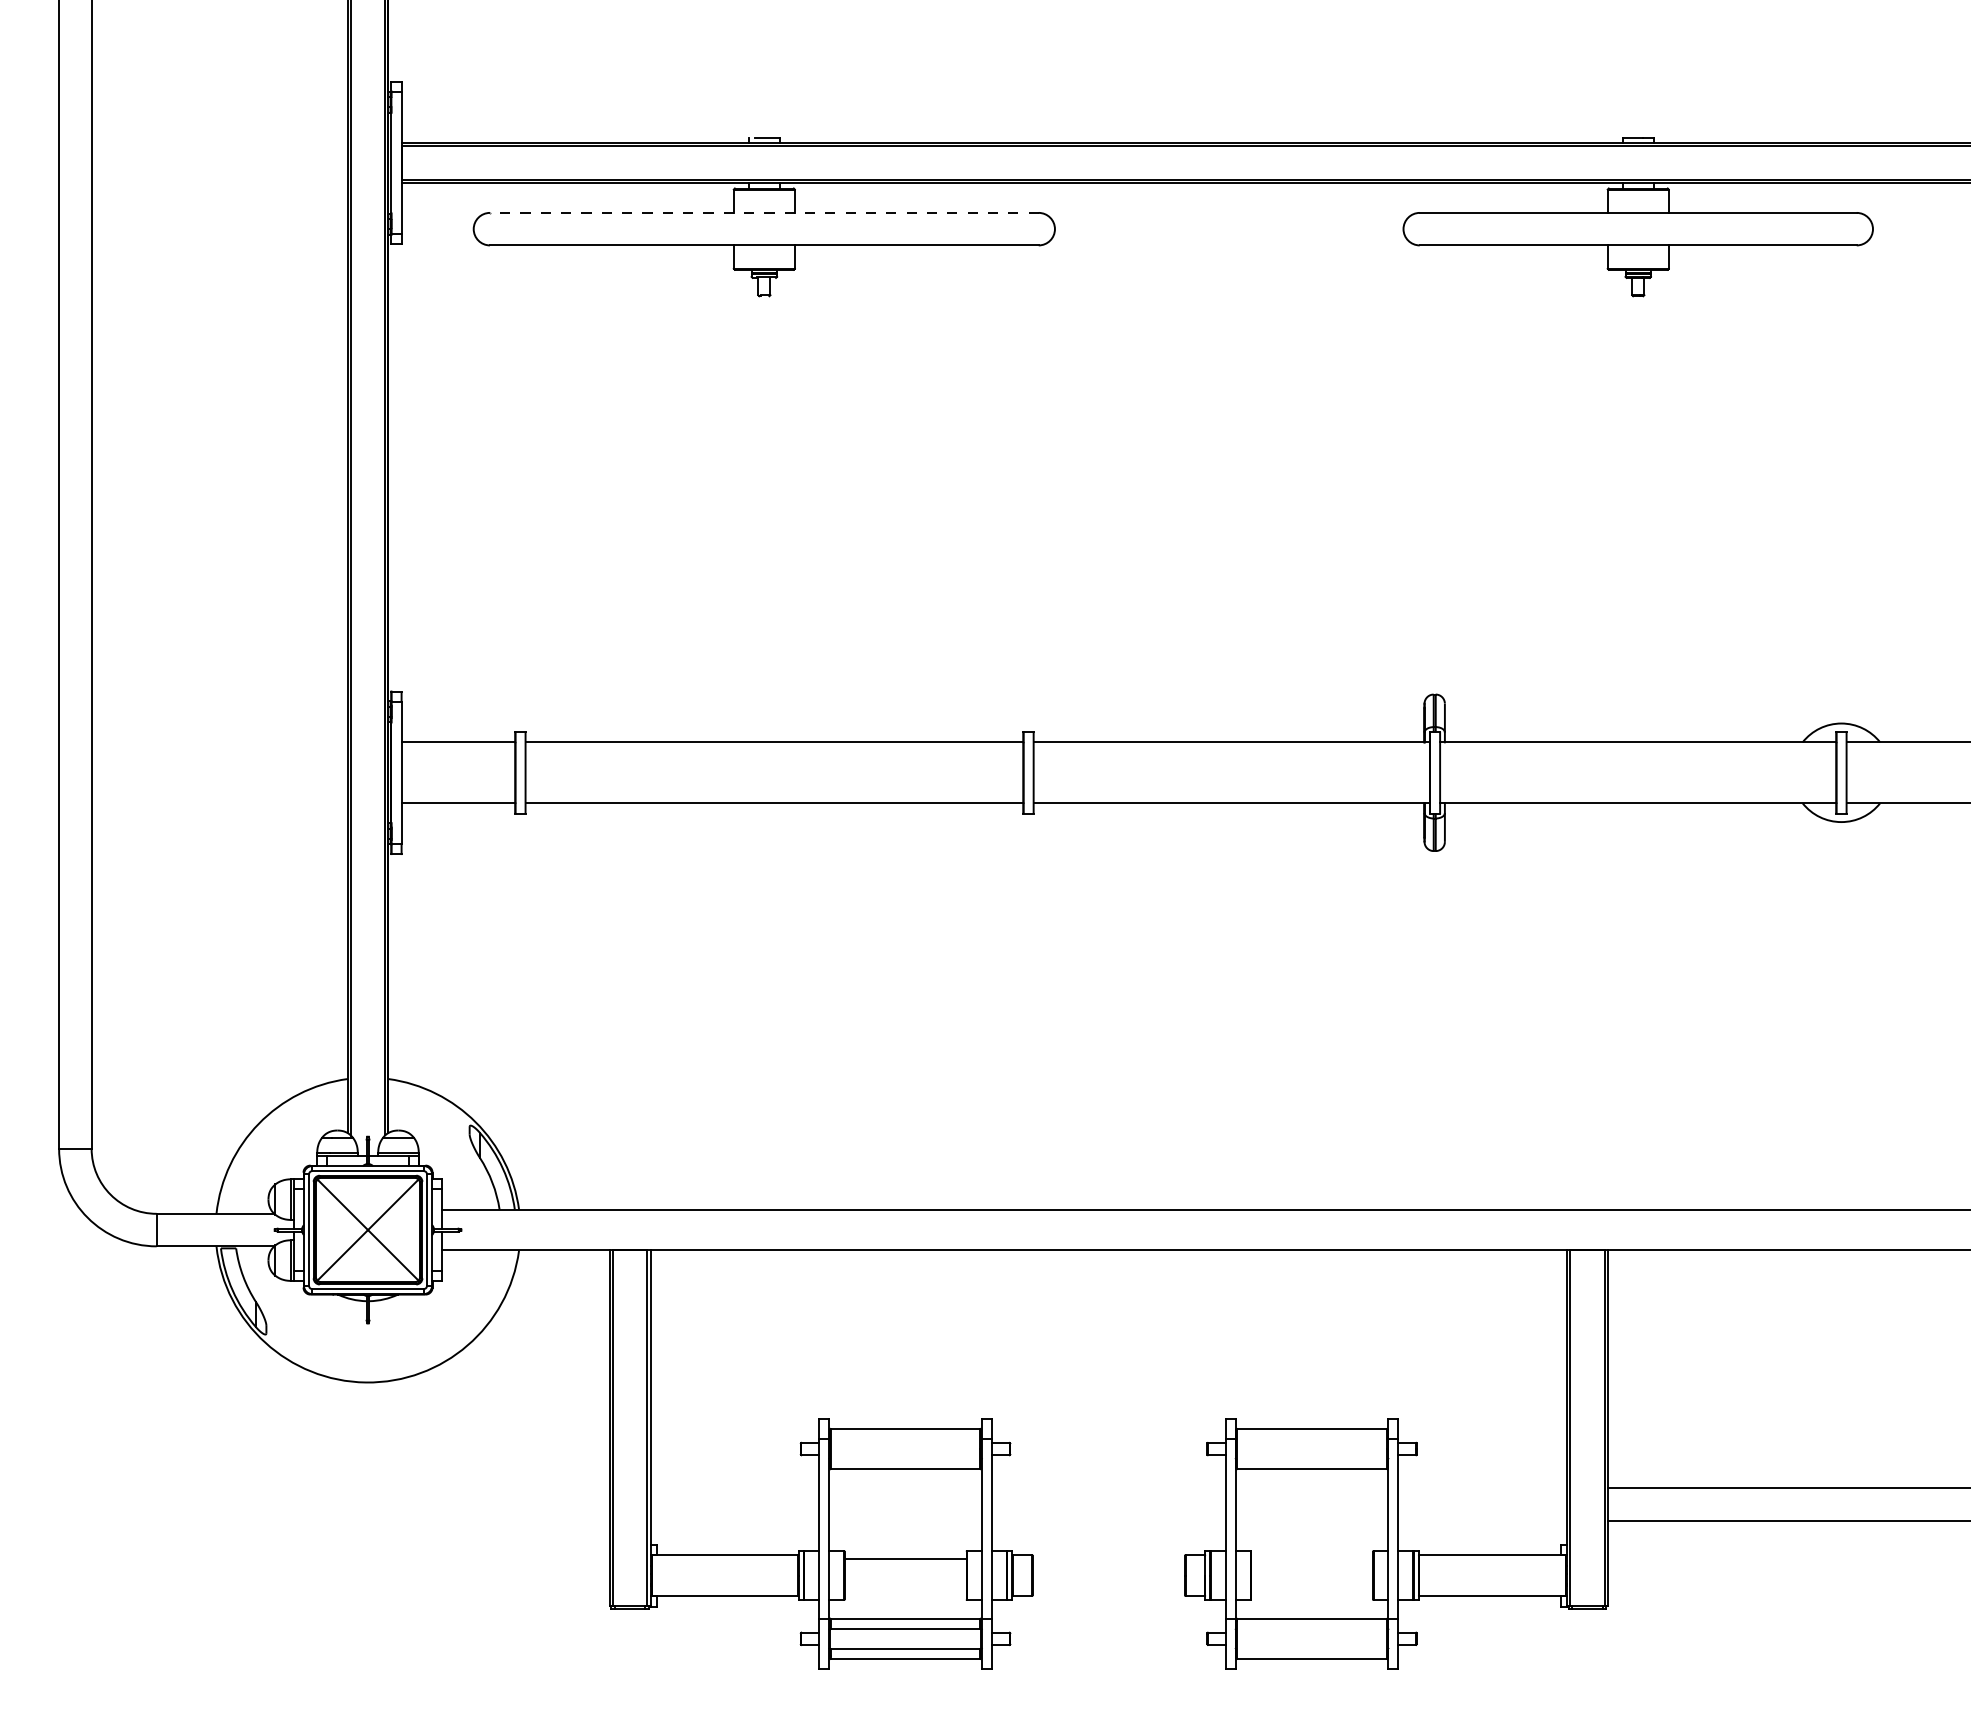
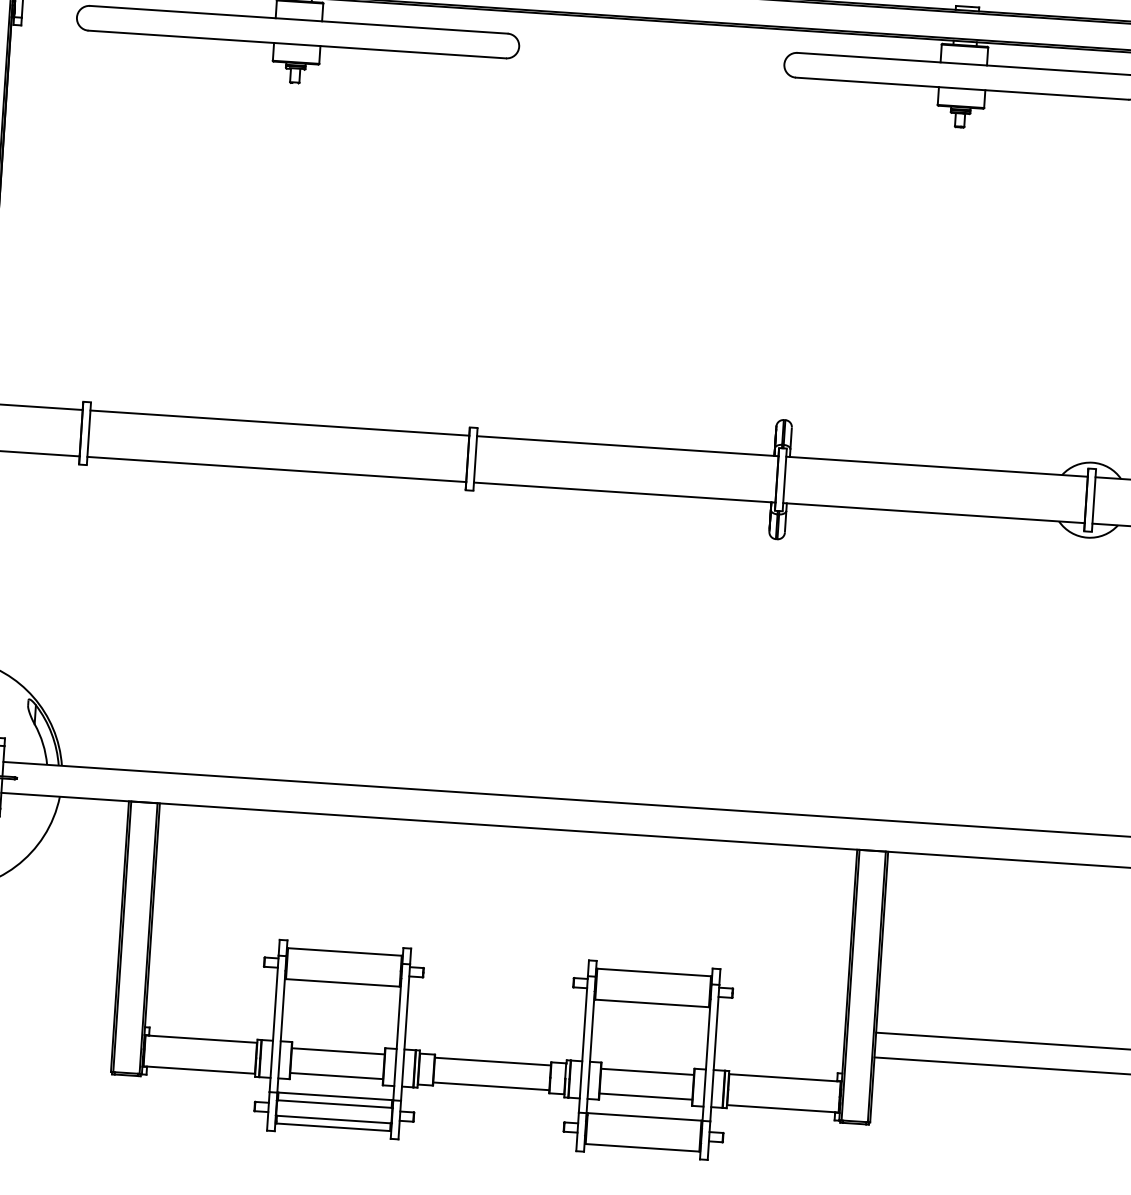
line: (763, 212) -> (298, 19), dashed -> solid
line: (1108, 1559) -> (492, 1061), added
line: (1312, 1559) -> (647, 1072), added
line: (905, 1591) -> (336, 1075), added
line: (1108, 1591) -> (491, 1086), added
line: (1312, 1591) -> (646, 1096), added

